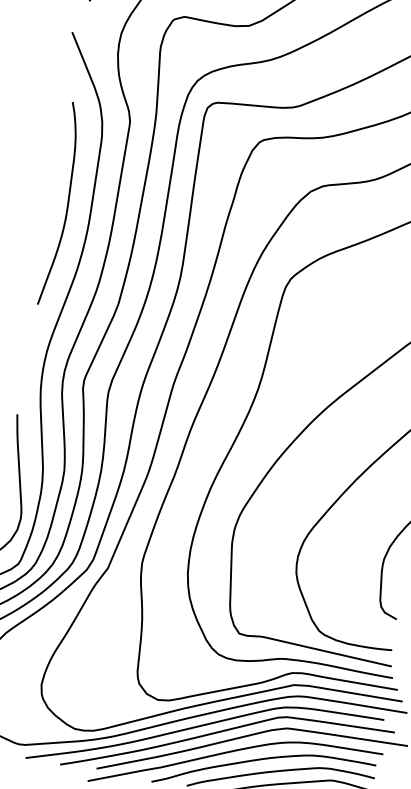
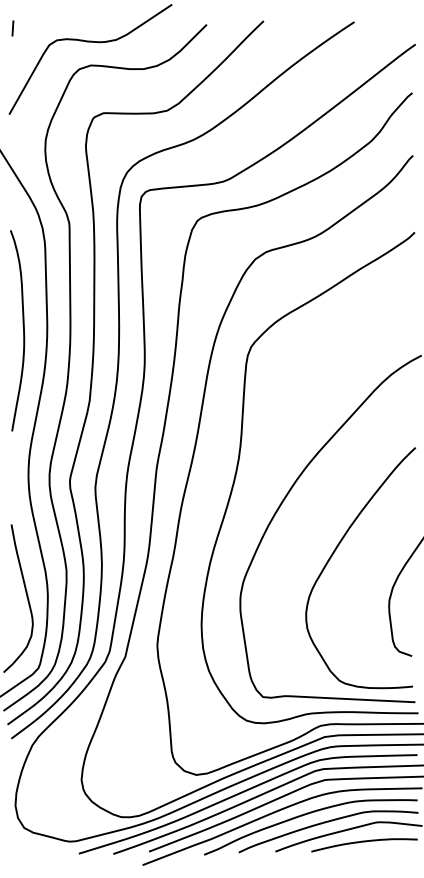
curve: (67, 205) -> (23, 330), moved

